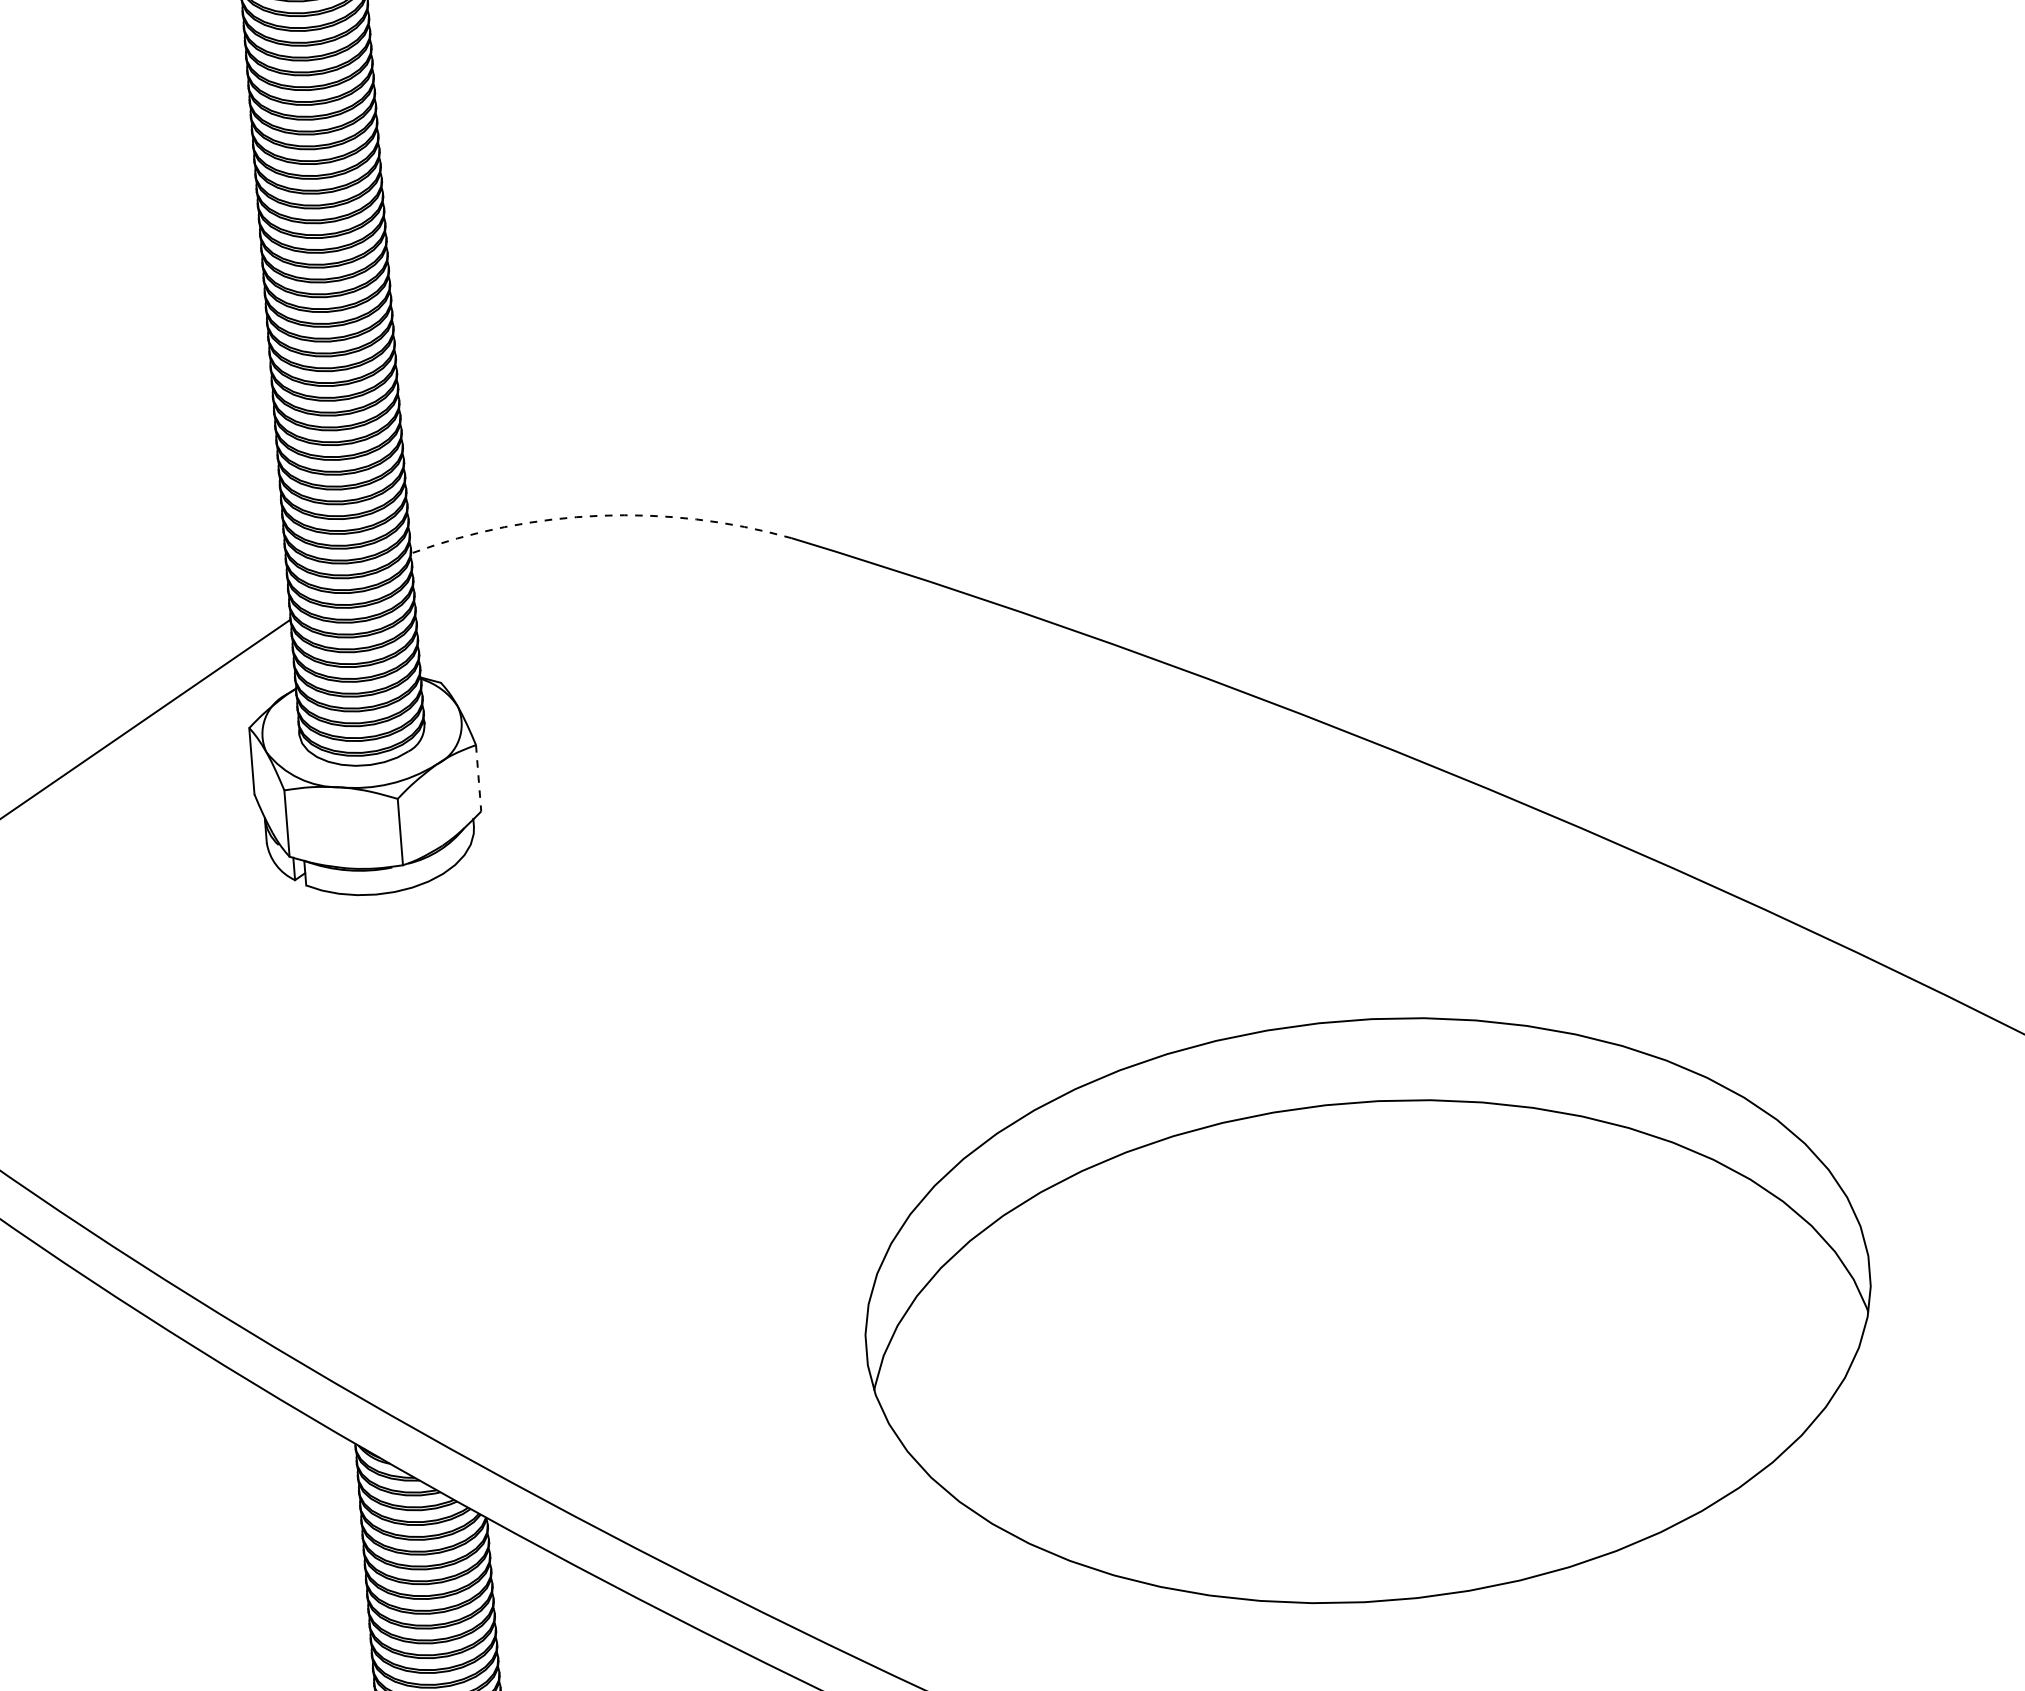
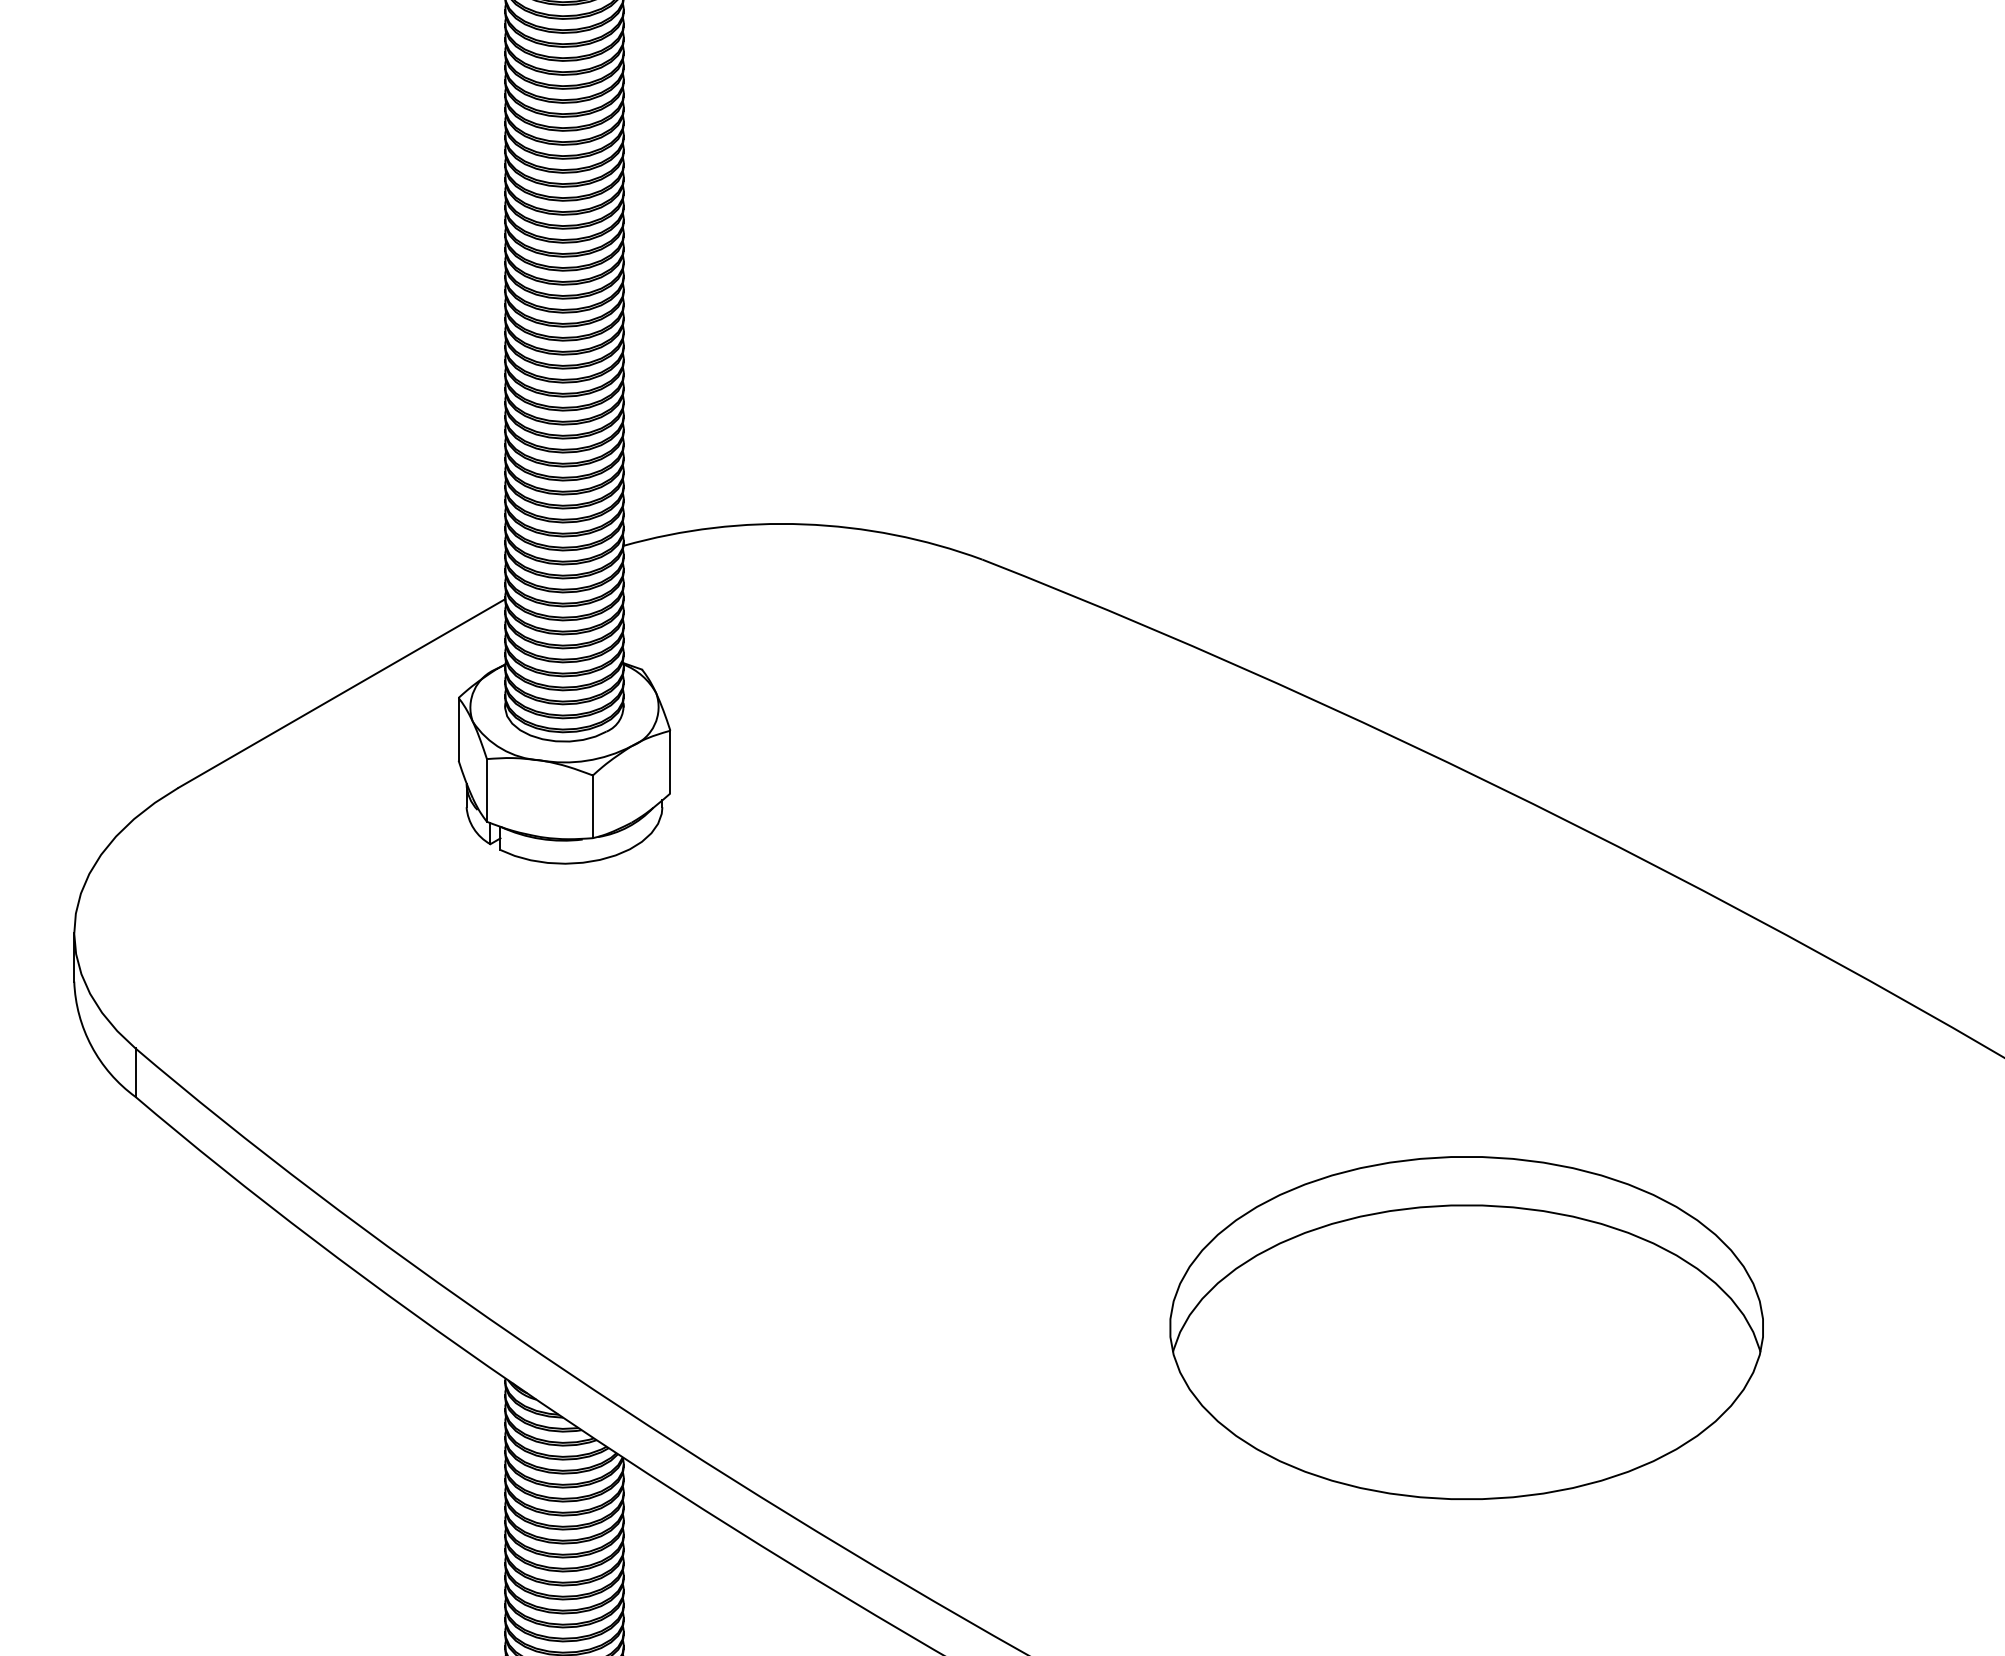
arc: (600, 515) -> (804, 524), dashed -> solid
line: (478, 778) -> (670, 762), dashed -> solid
part: (1367, 1310) -> (1466, 1327), size x0.62

